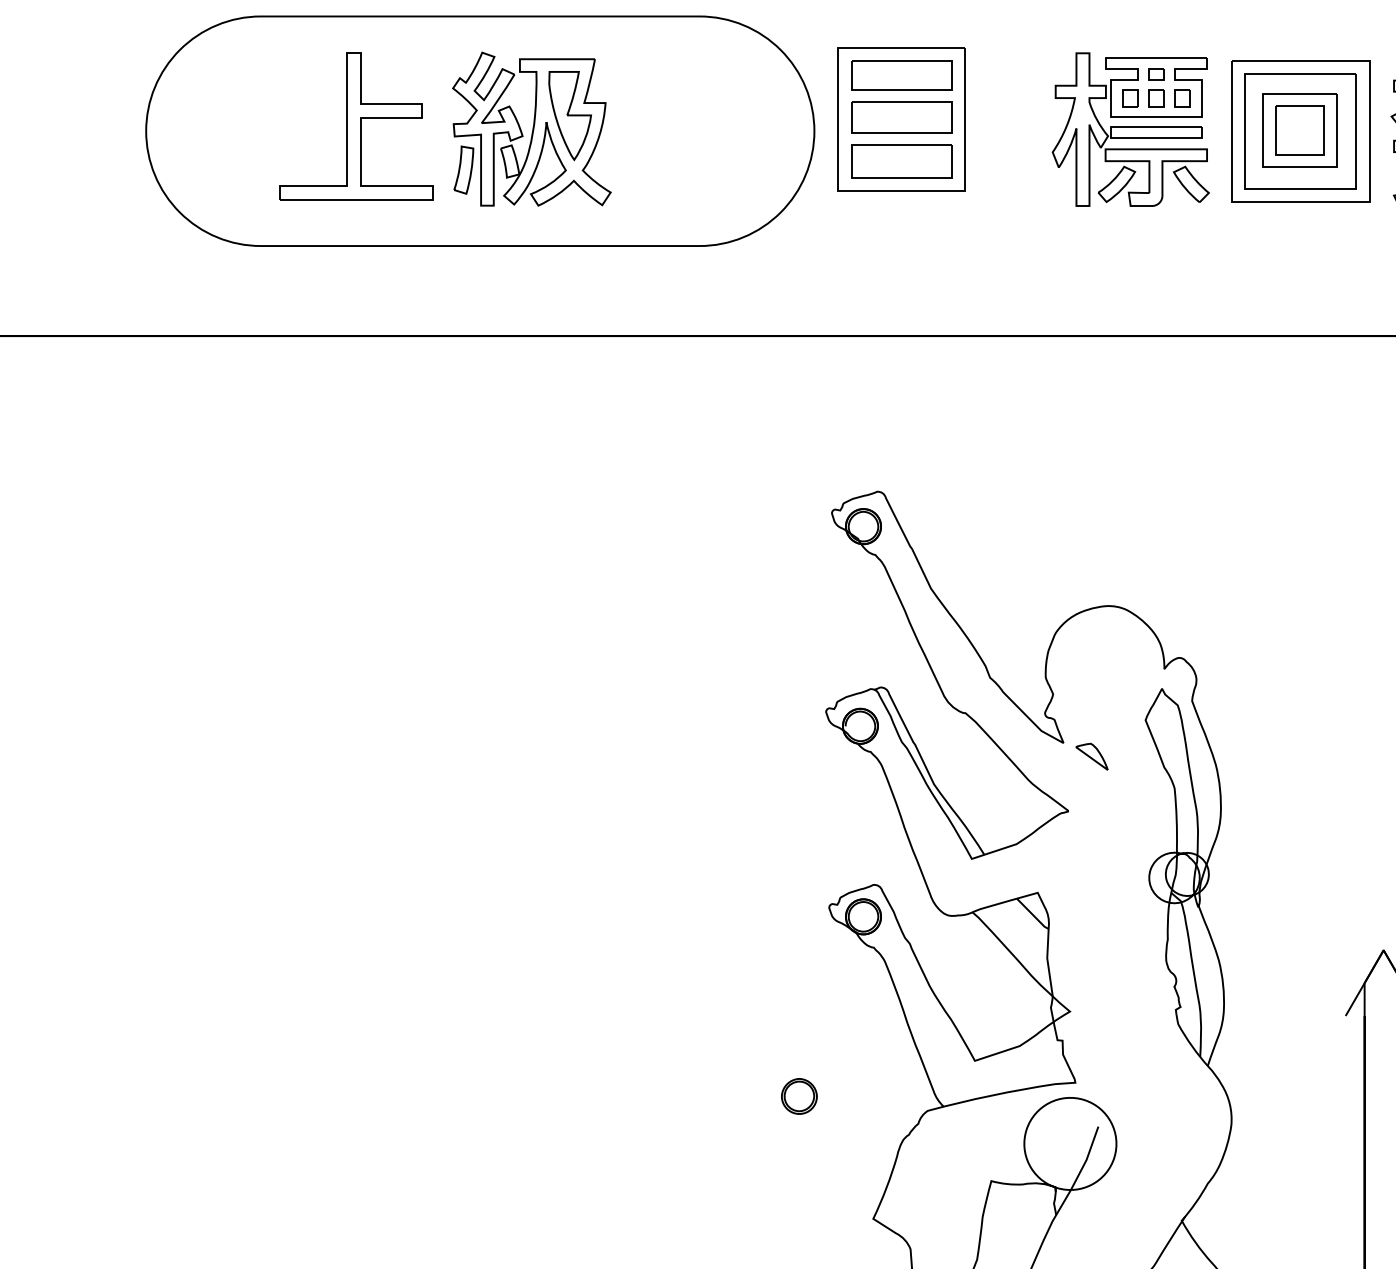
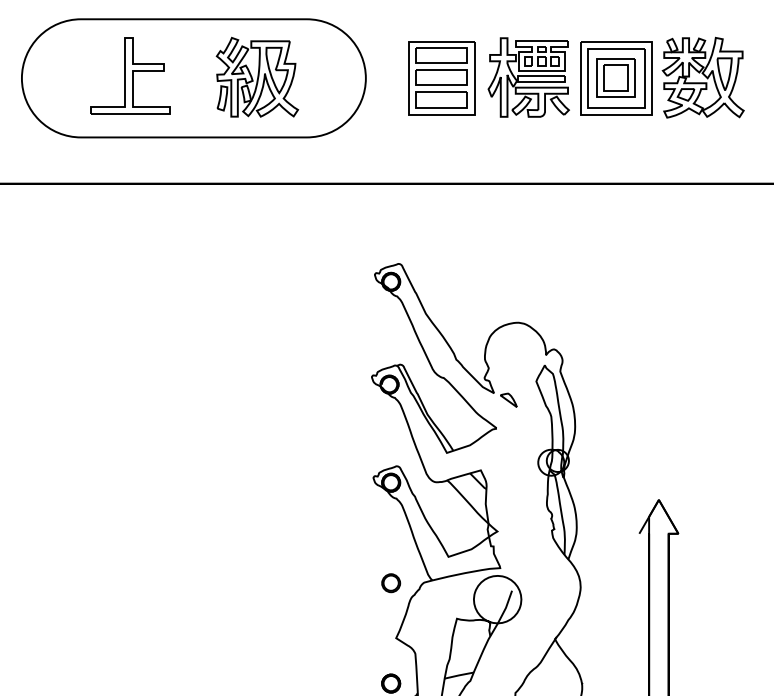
part: (901, 119) -> (441, 78), moved
part: (531, 127) -> (257, 76), moved
part: (800, 1097) -> (391, 583), moved

